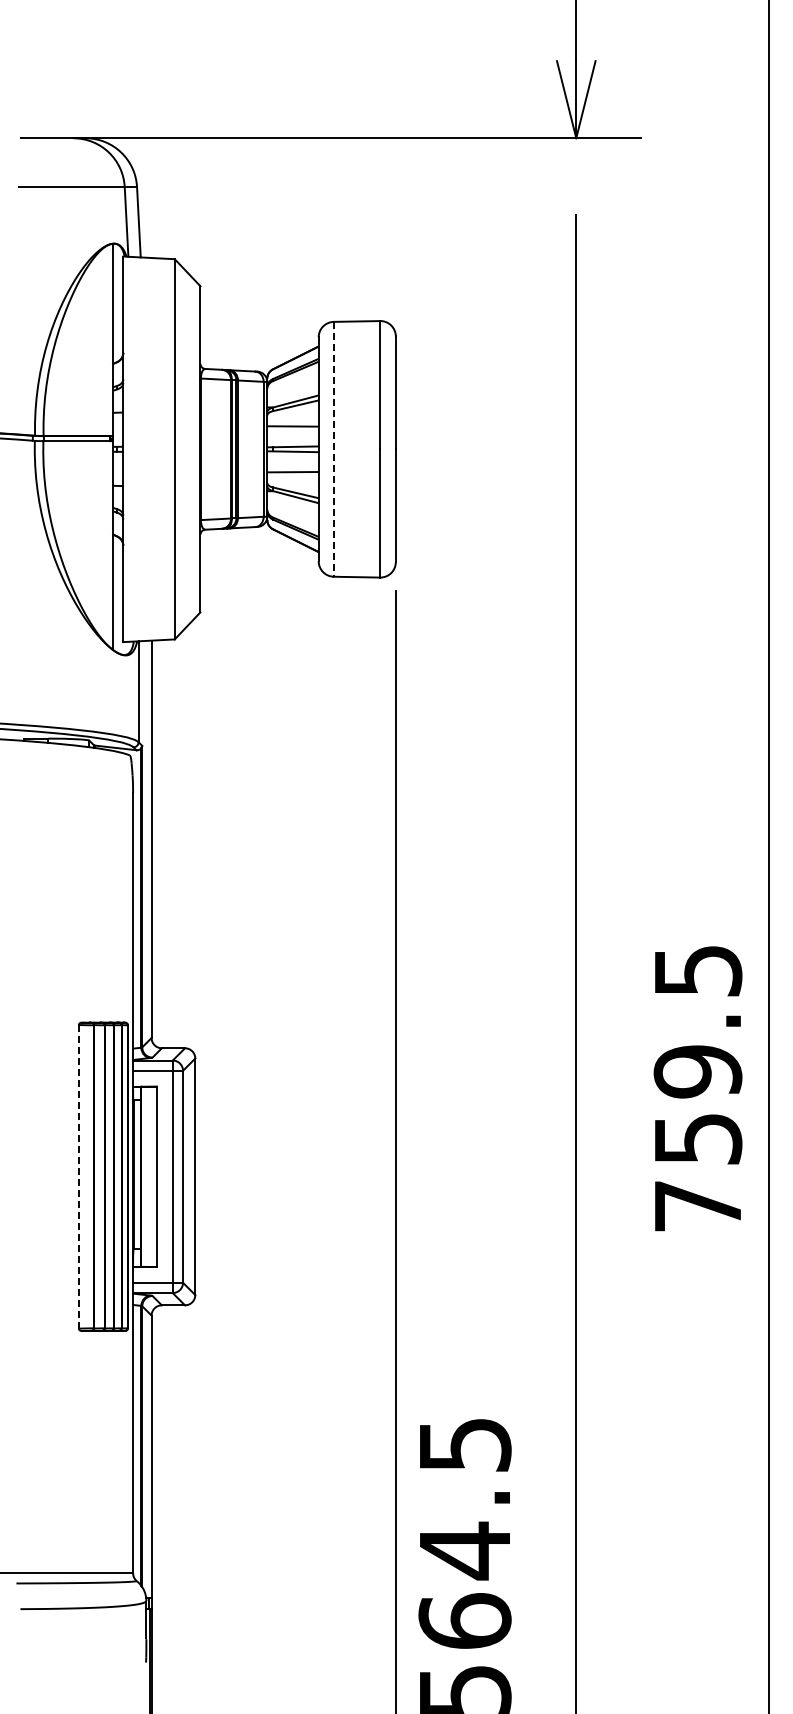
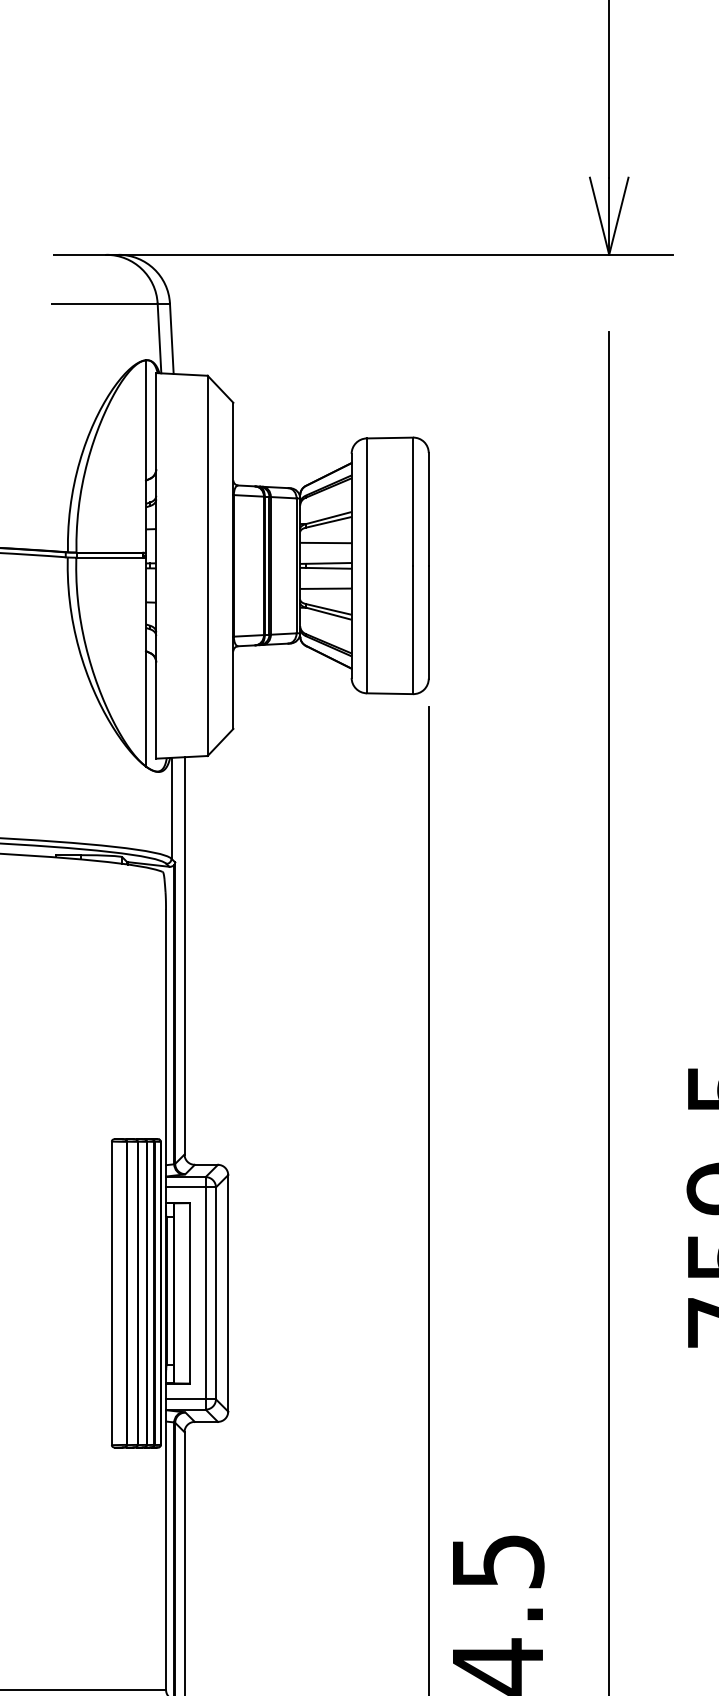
line: (333, 449) -> (366, 566), dashed -> solid
line: (78, 1176) -> (111, 1293), dashed -> solid

